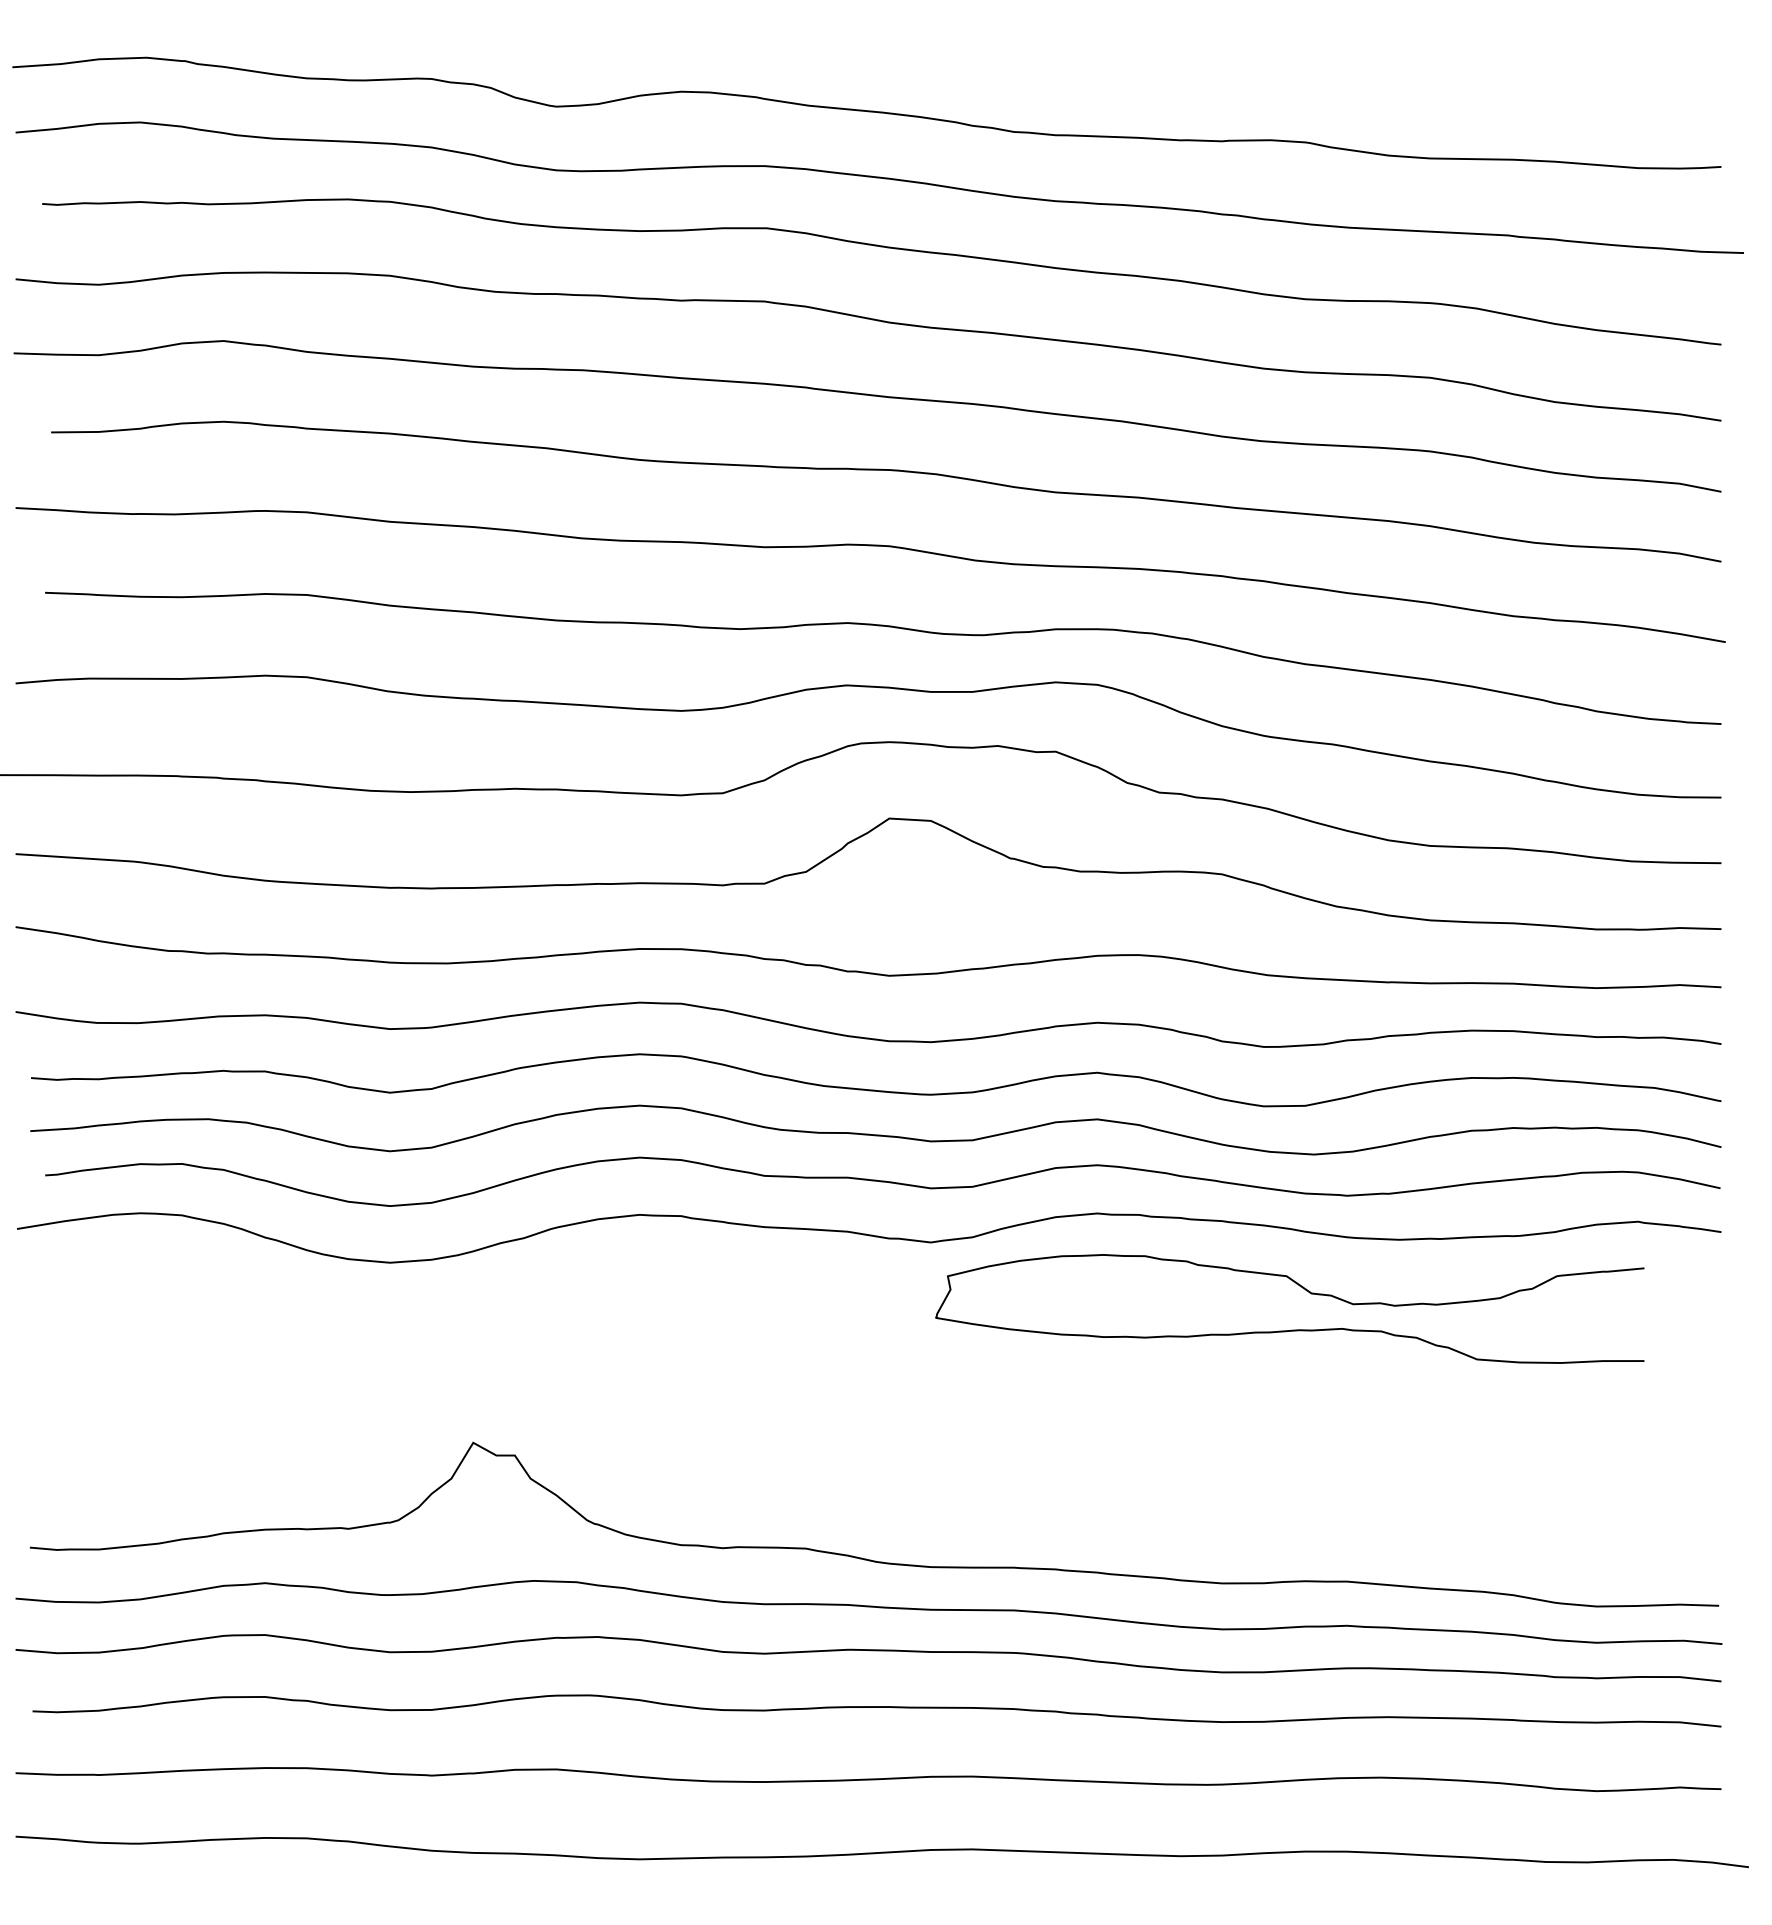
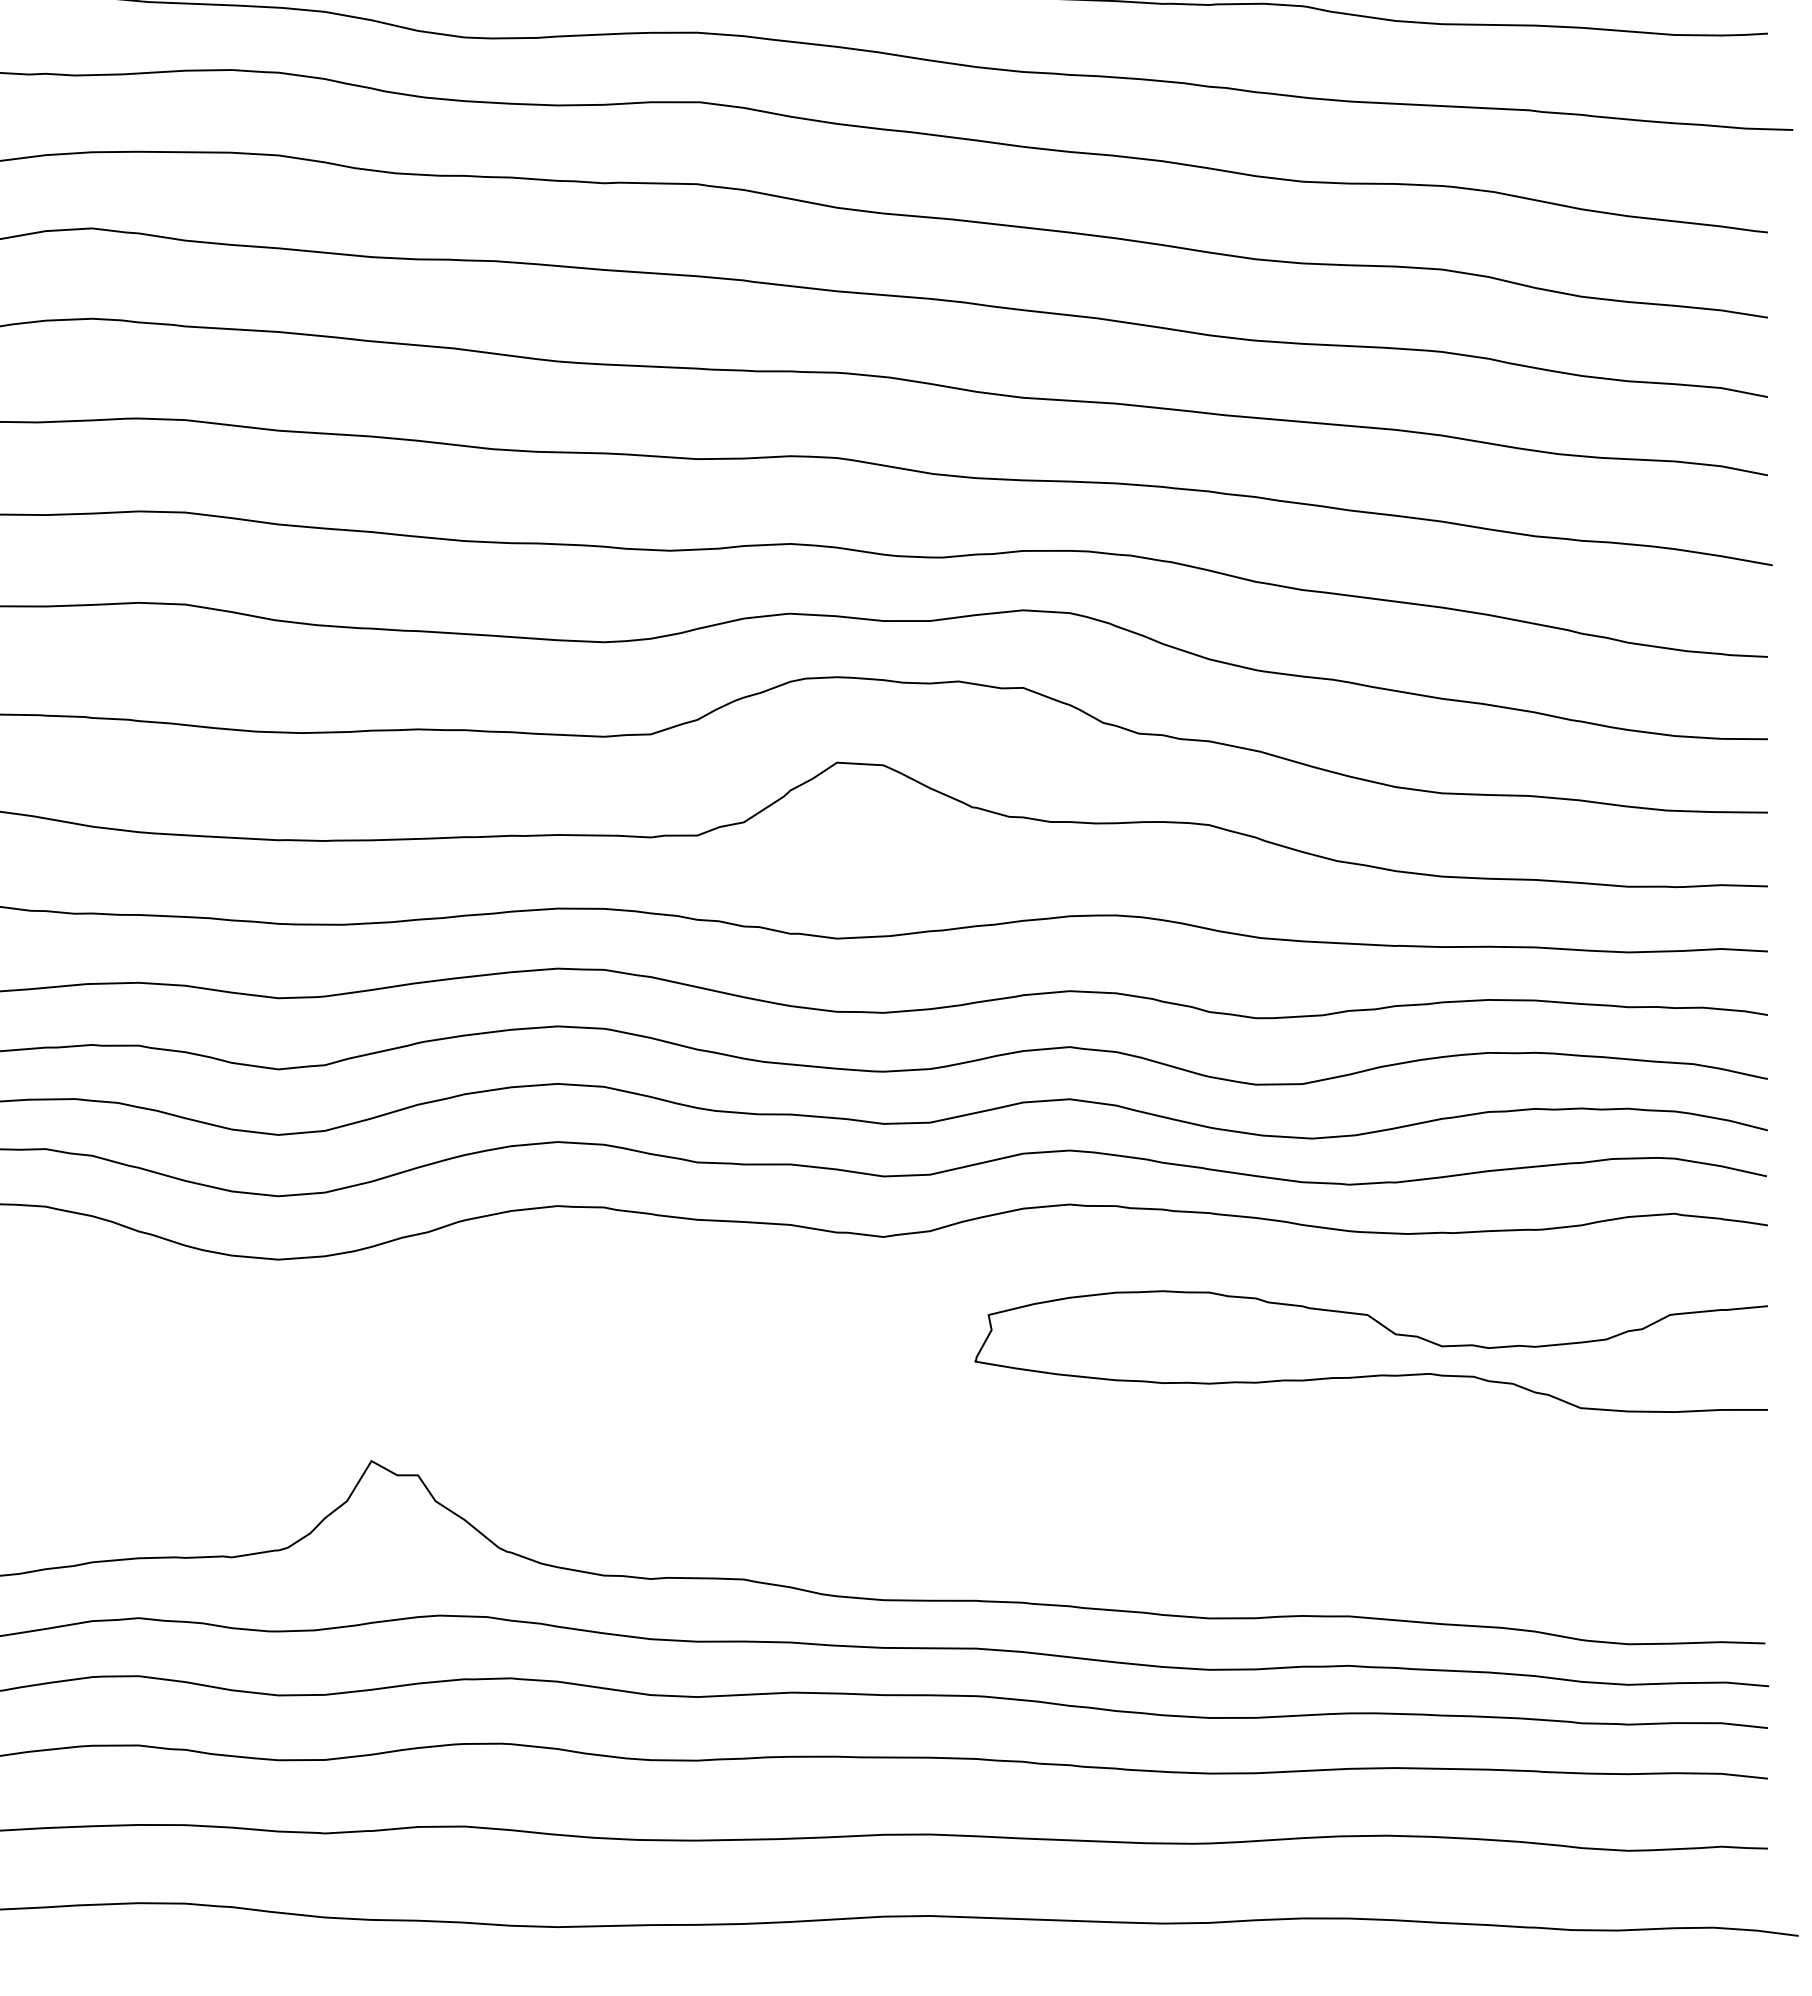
curve: (1291, 1329) -> (1373, 1374), moved

